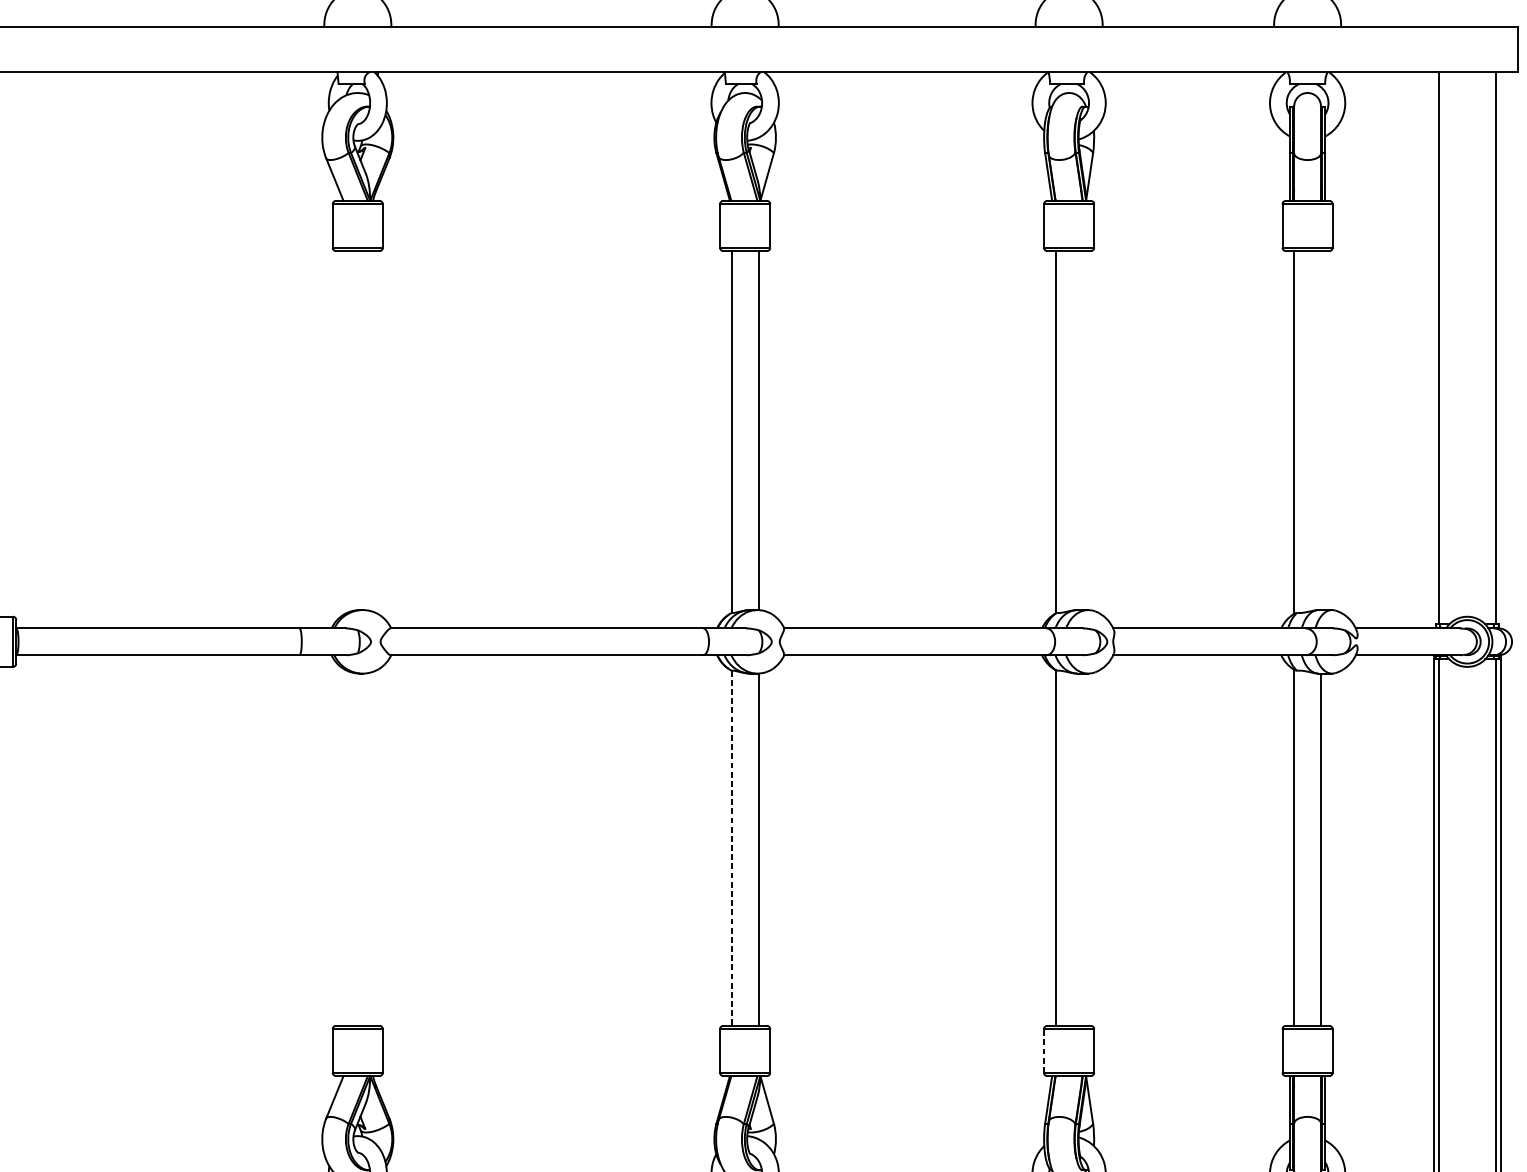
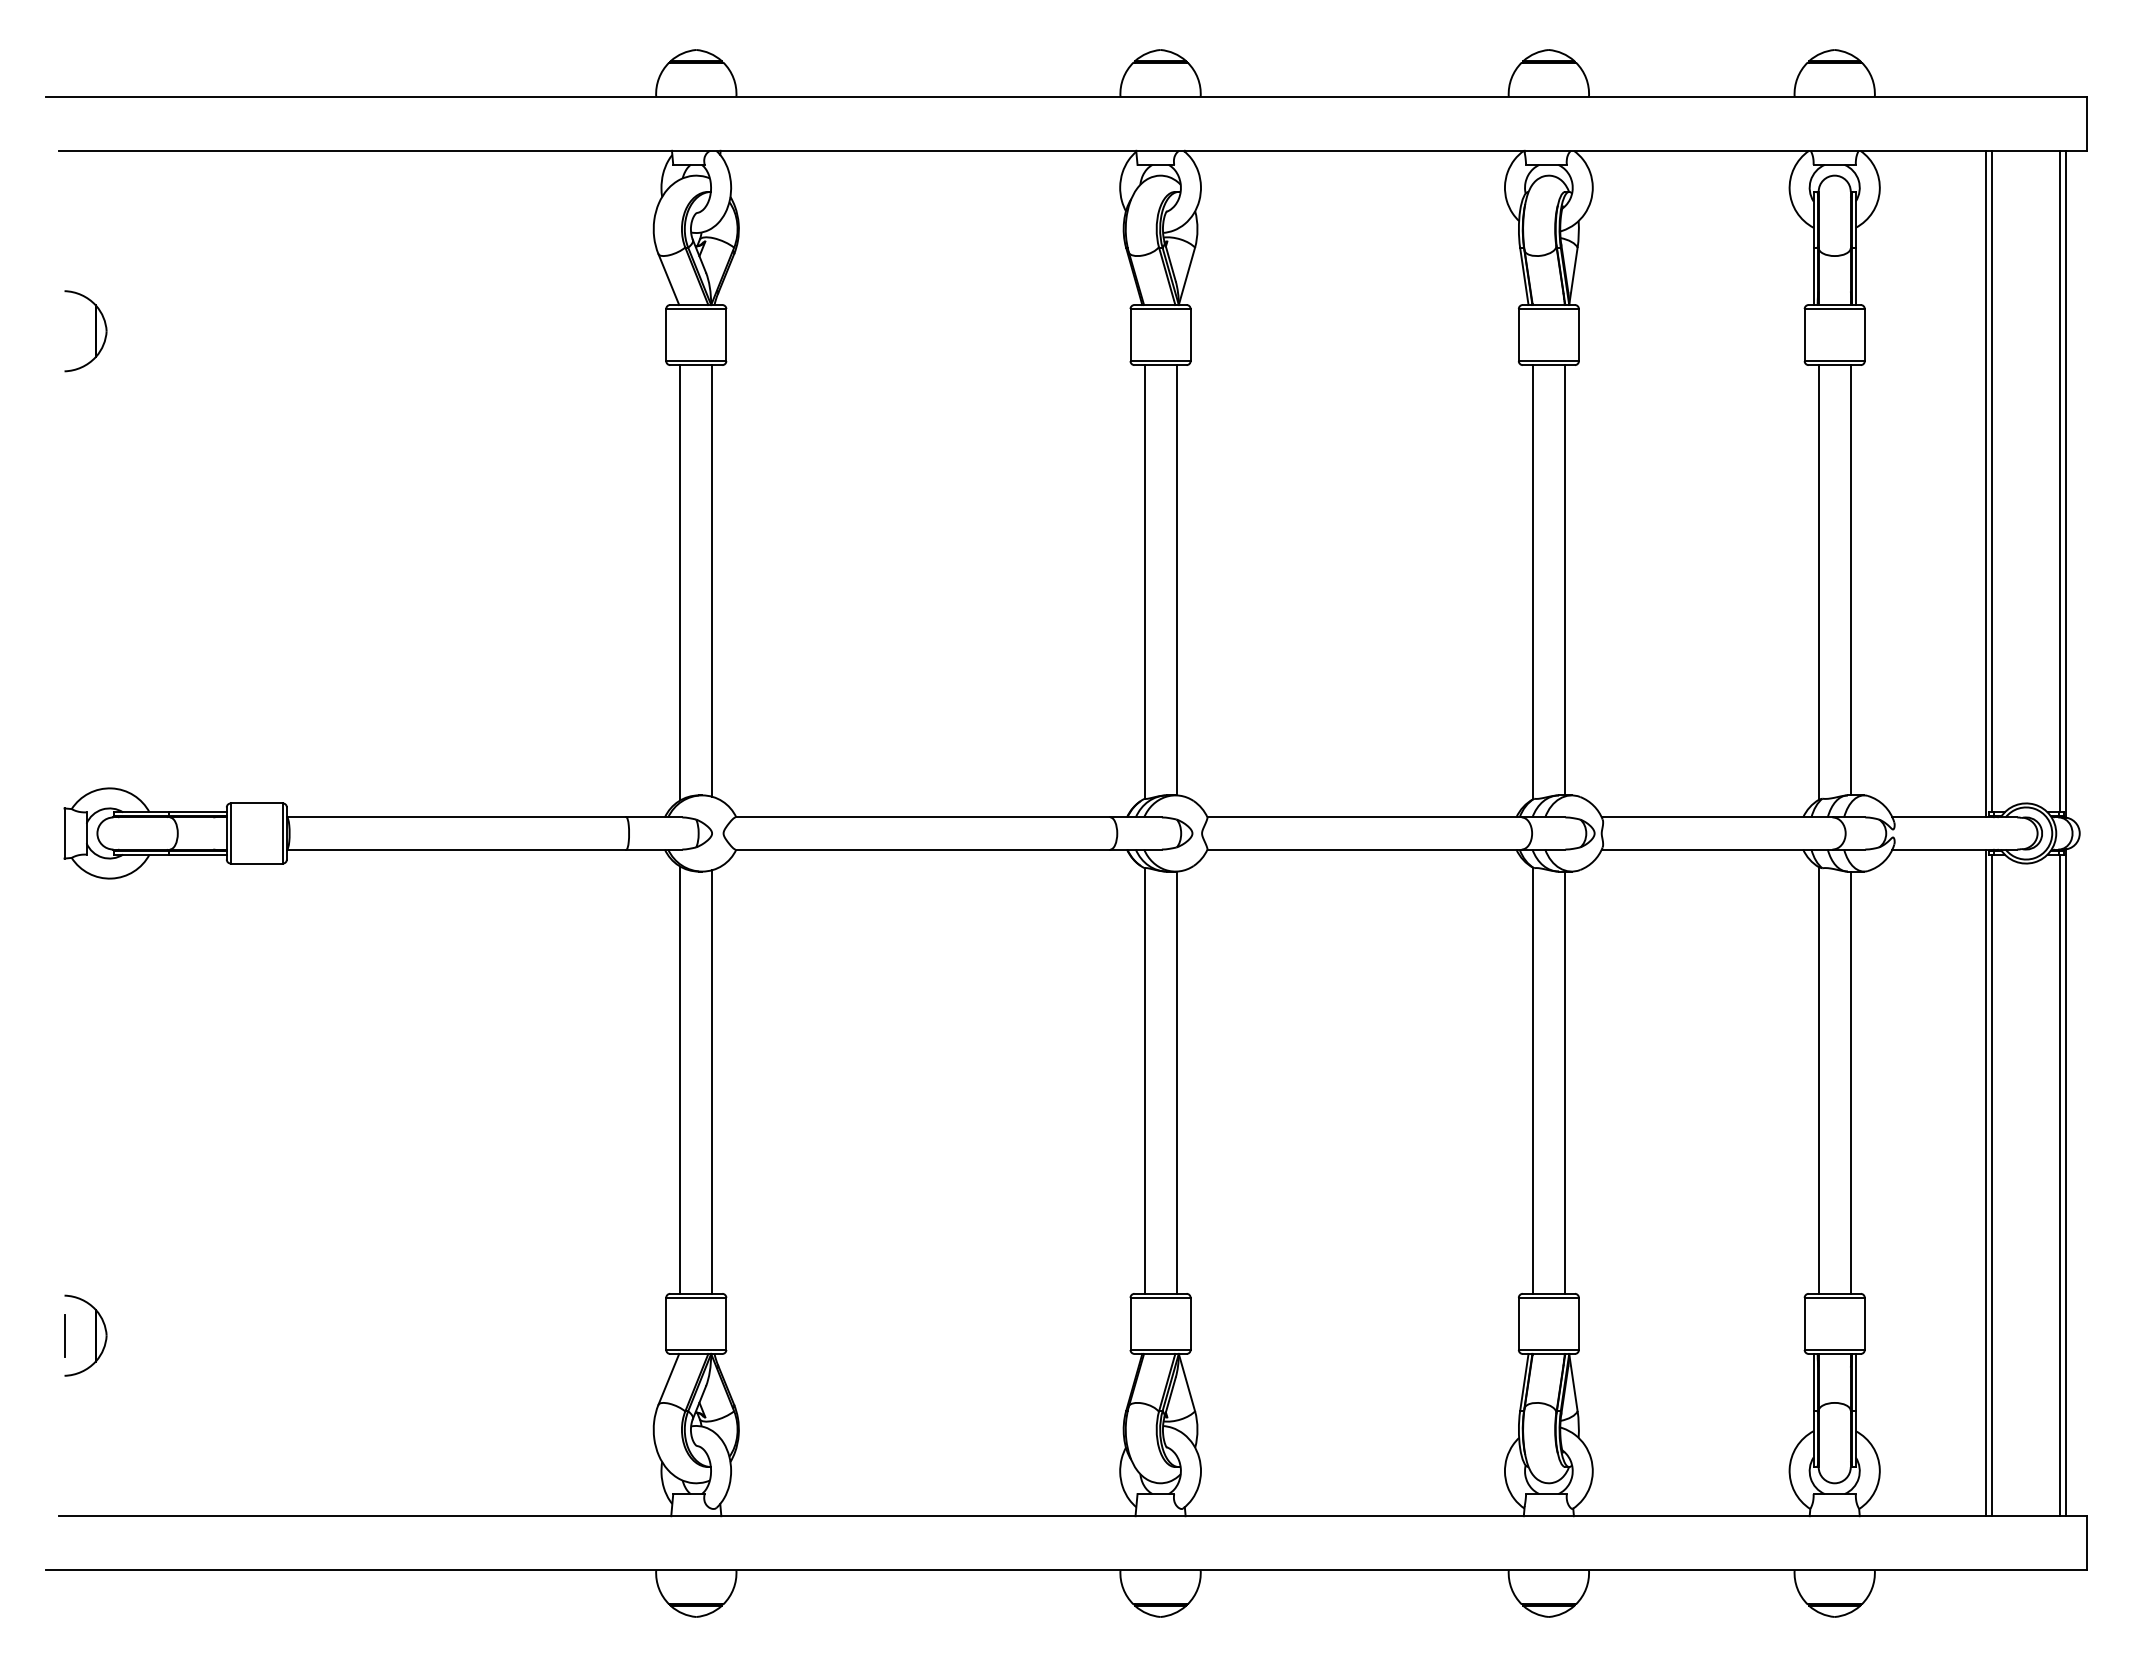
line: (1434, 349) -> (1986, 483), added
line: (1500, 349) -> (2066, 483), added
line: (371, 430) -> (712, 580), added
line: (1082, 430) -> (1564, 580), added
line: (1320, 430) -> (1850, 580), added
line: (344, 432) -> (680, 582), added
line: (344, 847) -> (680, 1079), added
line: (731, 847) -> (1144, 1080), dashed -> solid
line: (371, 848) -> (712, 1081), added
line: (1082, 849) -> (1564, 1082), added
line: (1043, 1050) -> (1518, 1323), dashed -> solid

